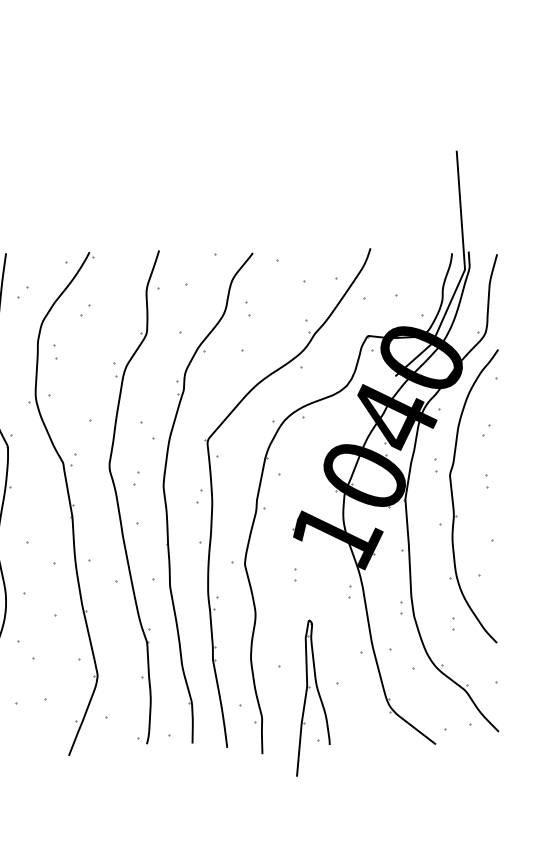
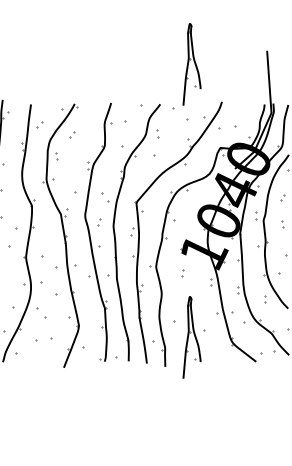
part: (312, 177) -> (191, 64), added

